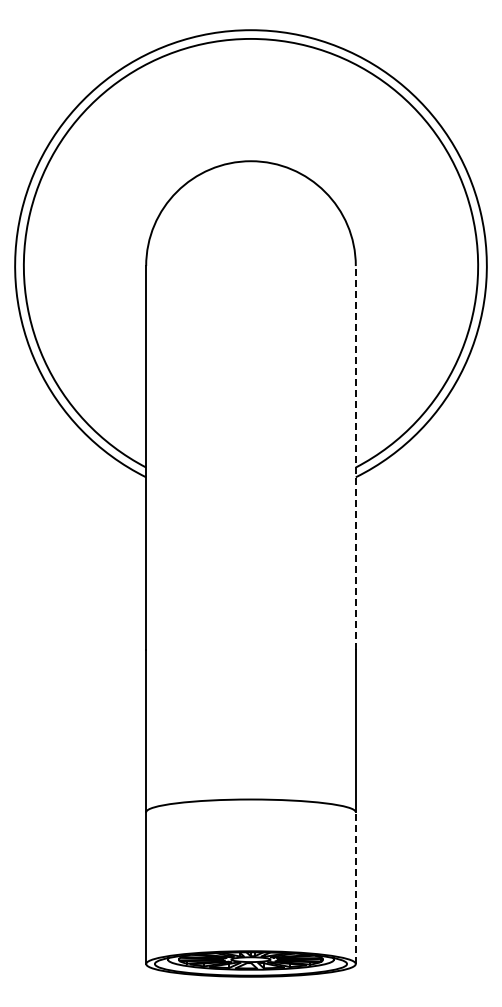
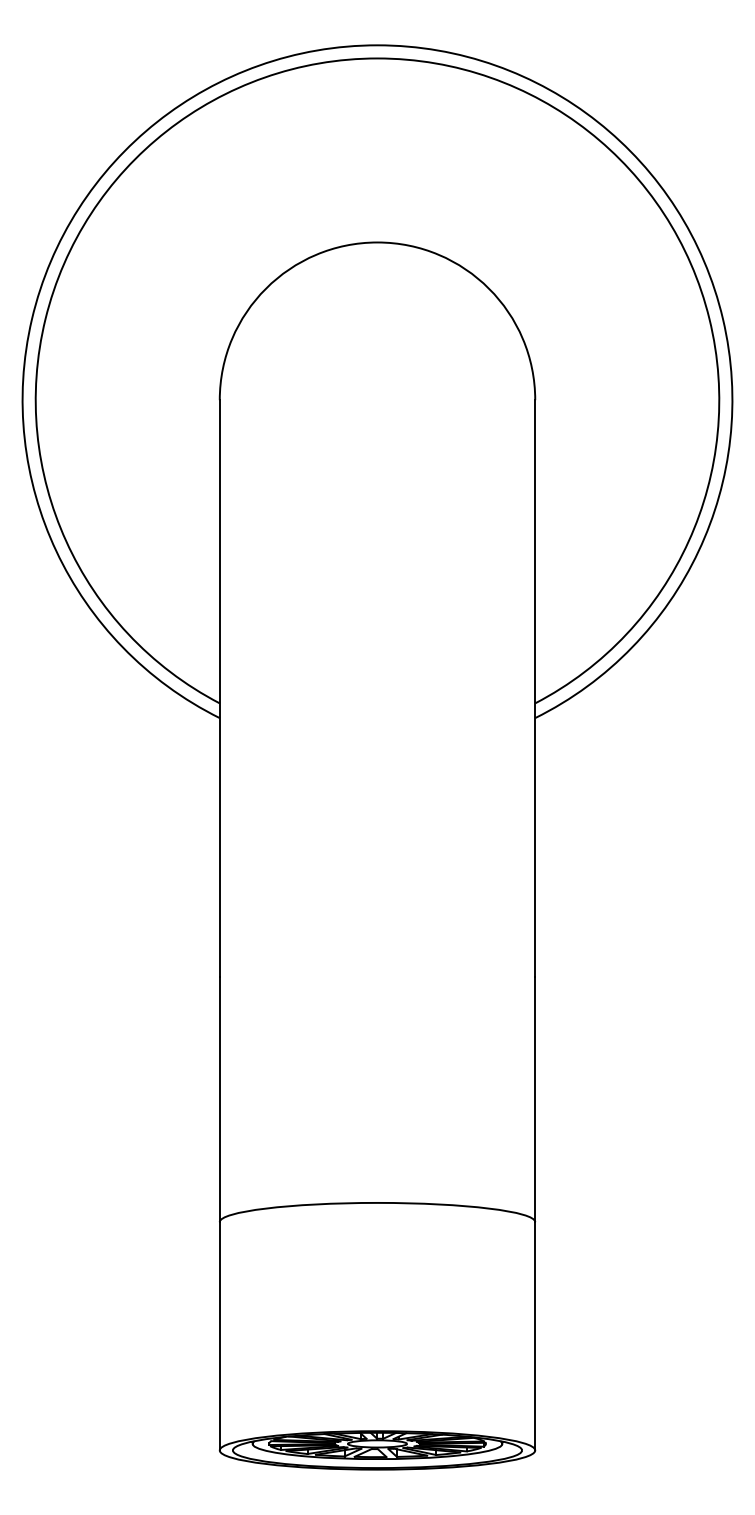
line: (355, 457) -> (534, 688), dashed -> solid
line: (355, 888) -> (534, 1336), dashed -> solid

